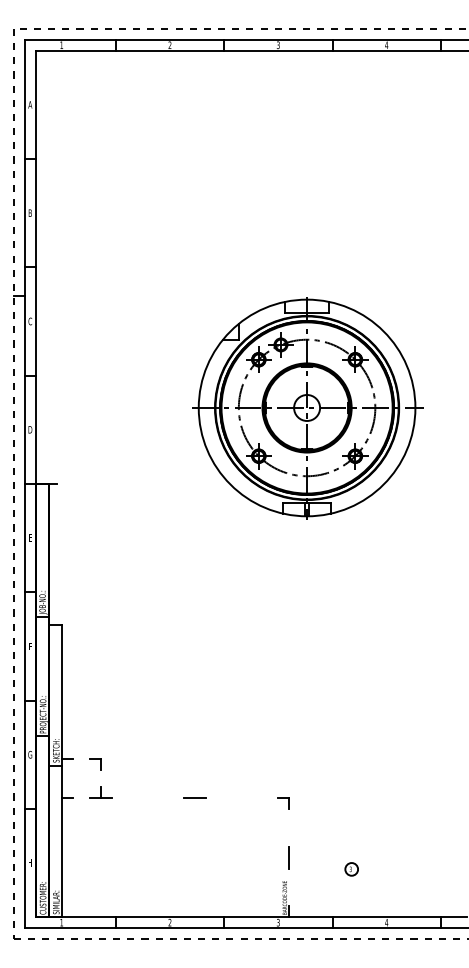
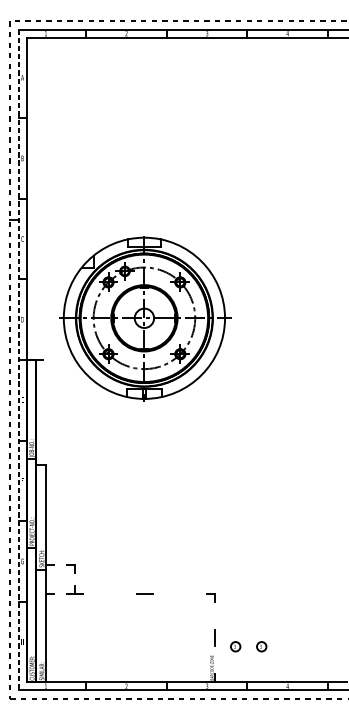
part: (307, 408) -> (144, 318), moved
line: (24, 484) -> (18, 360), solid -> dashed
part: (316, 869) -> (235, 646), added

